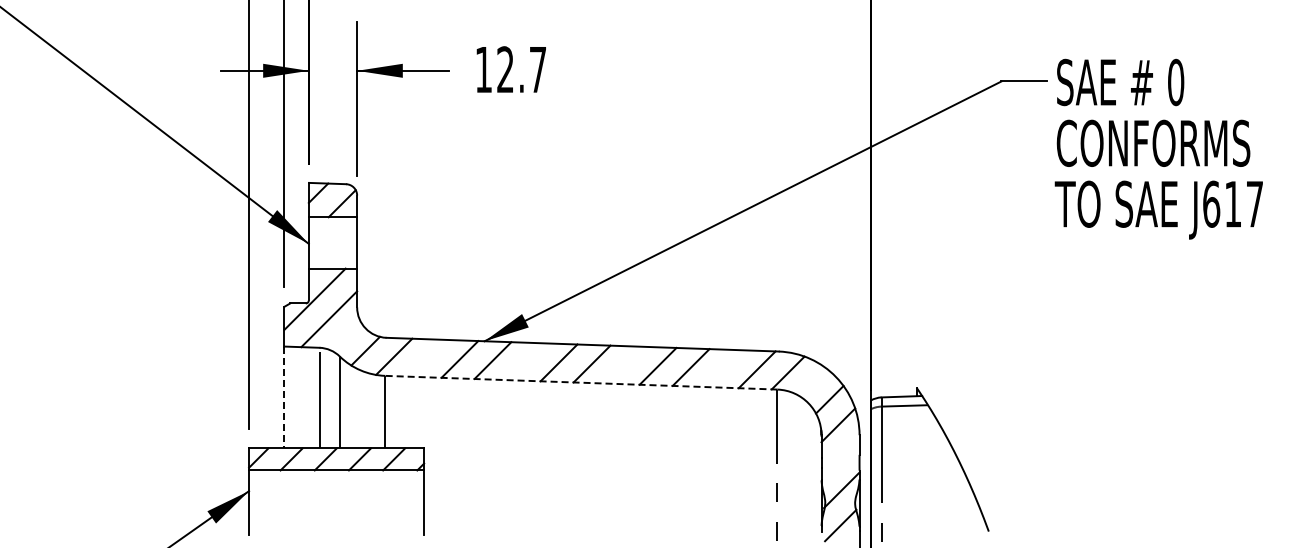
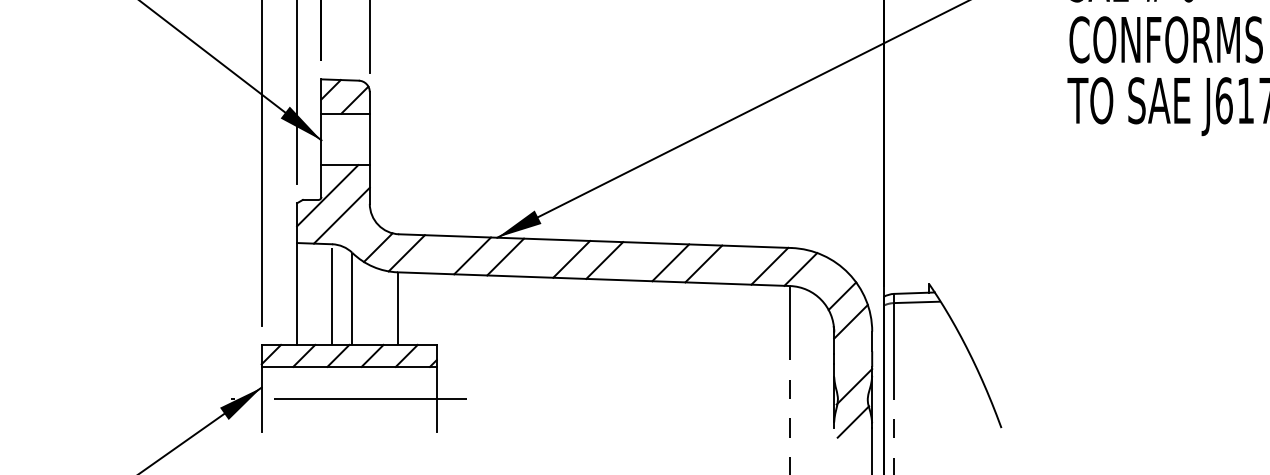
line: (580, 382) -> (593, 278), dashed -> solid
line: (284, 397) -> (297, 293), dashed -> solid
line: (336, 502) -> (349, 398), added

